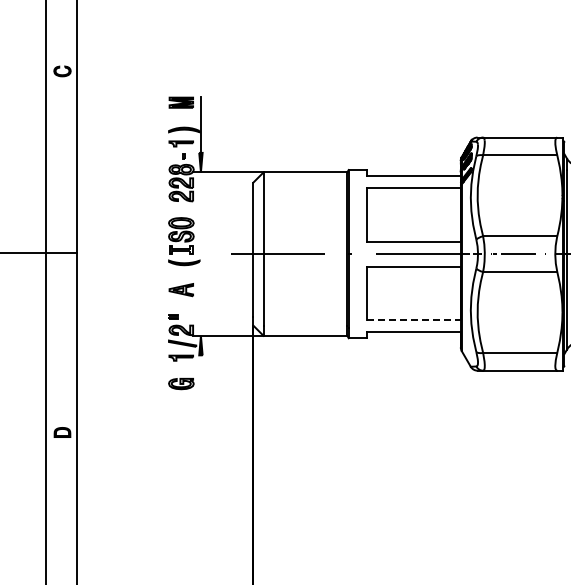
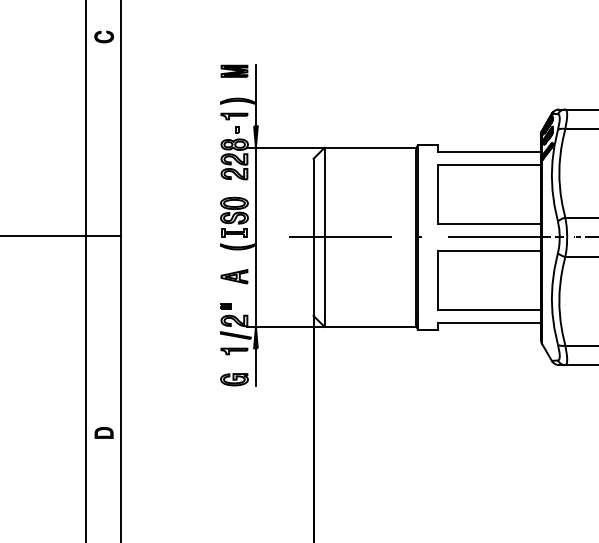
line: (200, 253) -> (255, 236), added
line: (413, 319) -> (489, 309), dashed -> solid
line: (200, 372) -> (255, 367), added

